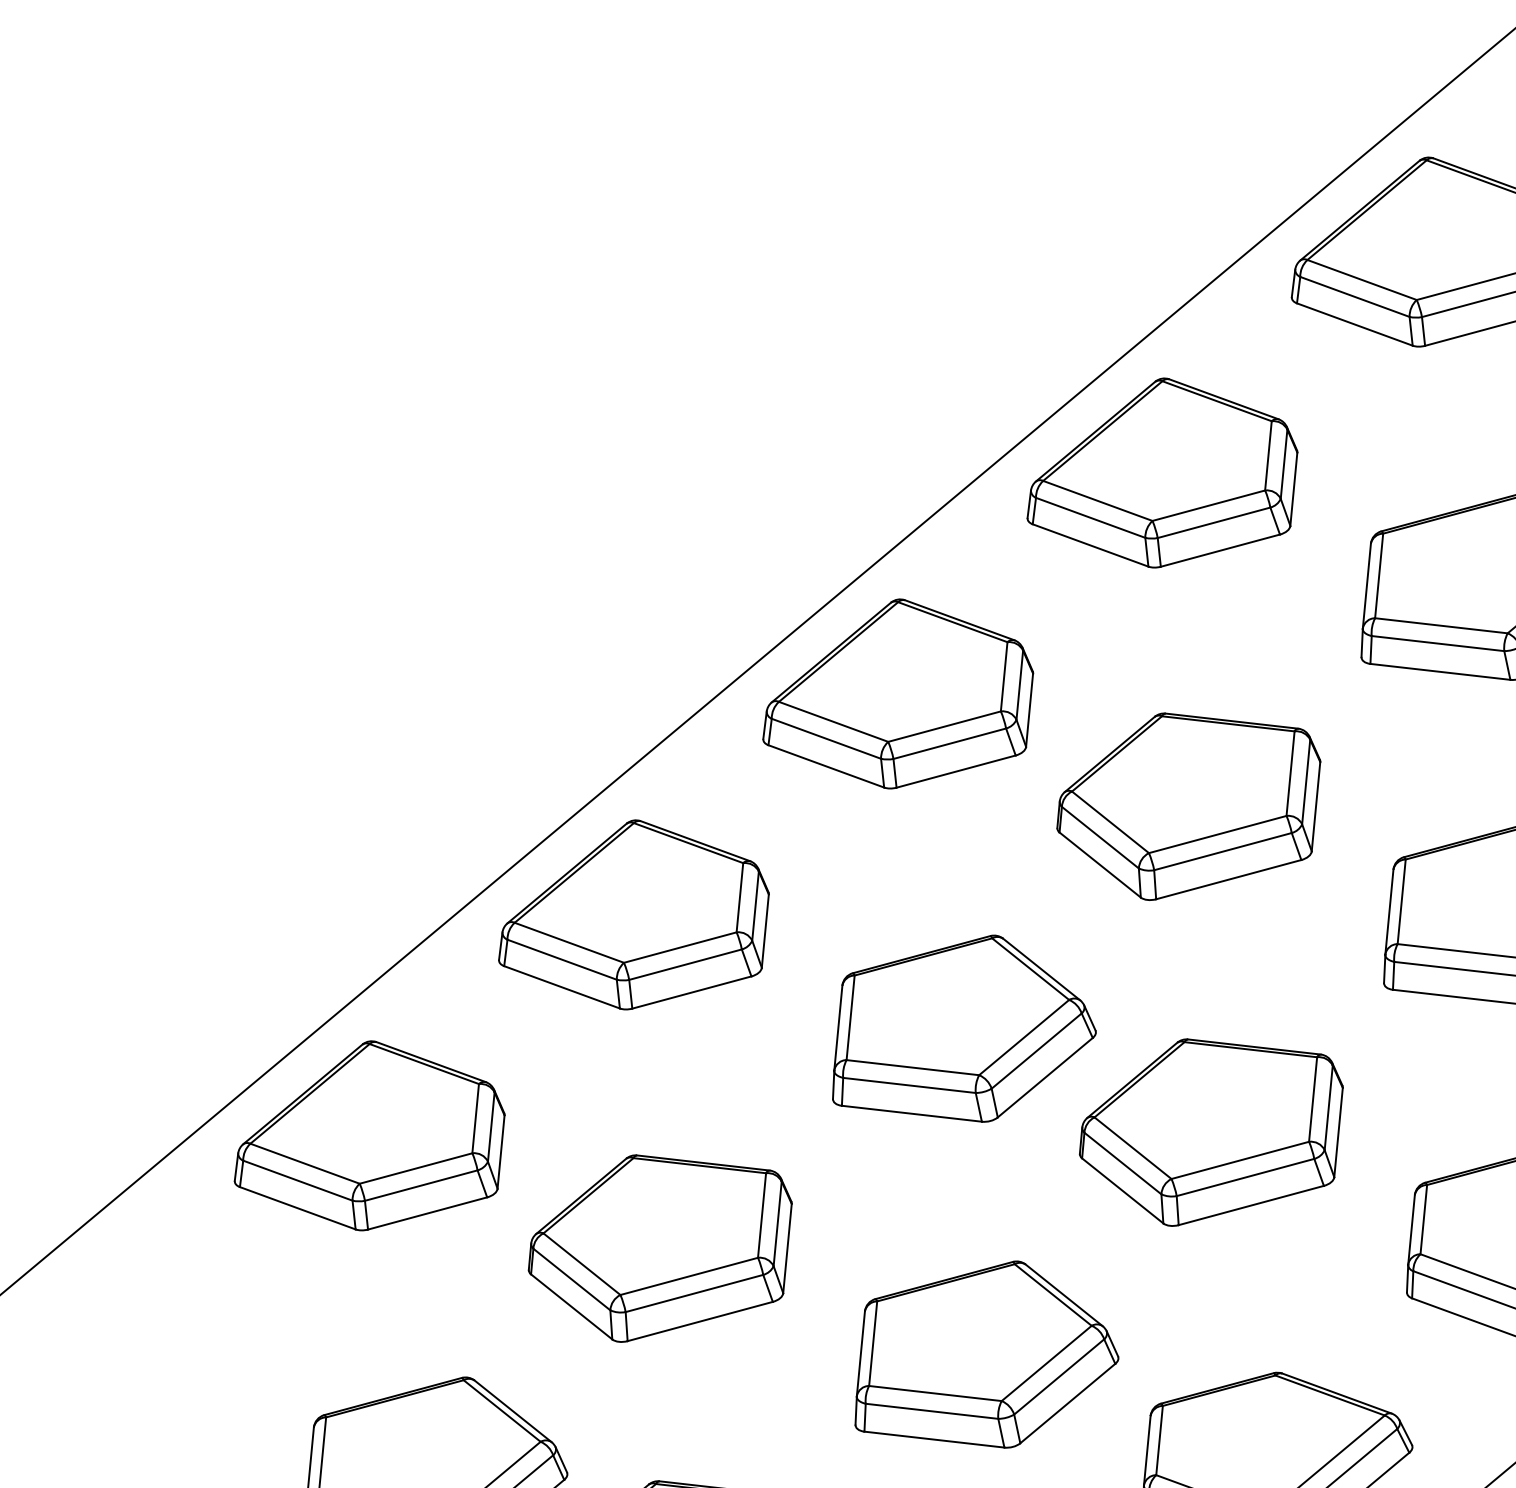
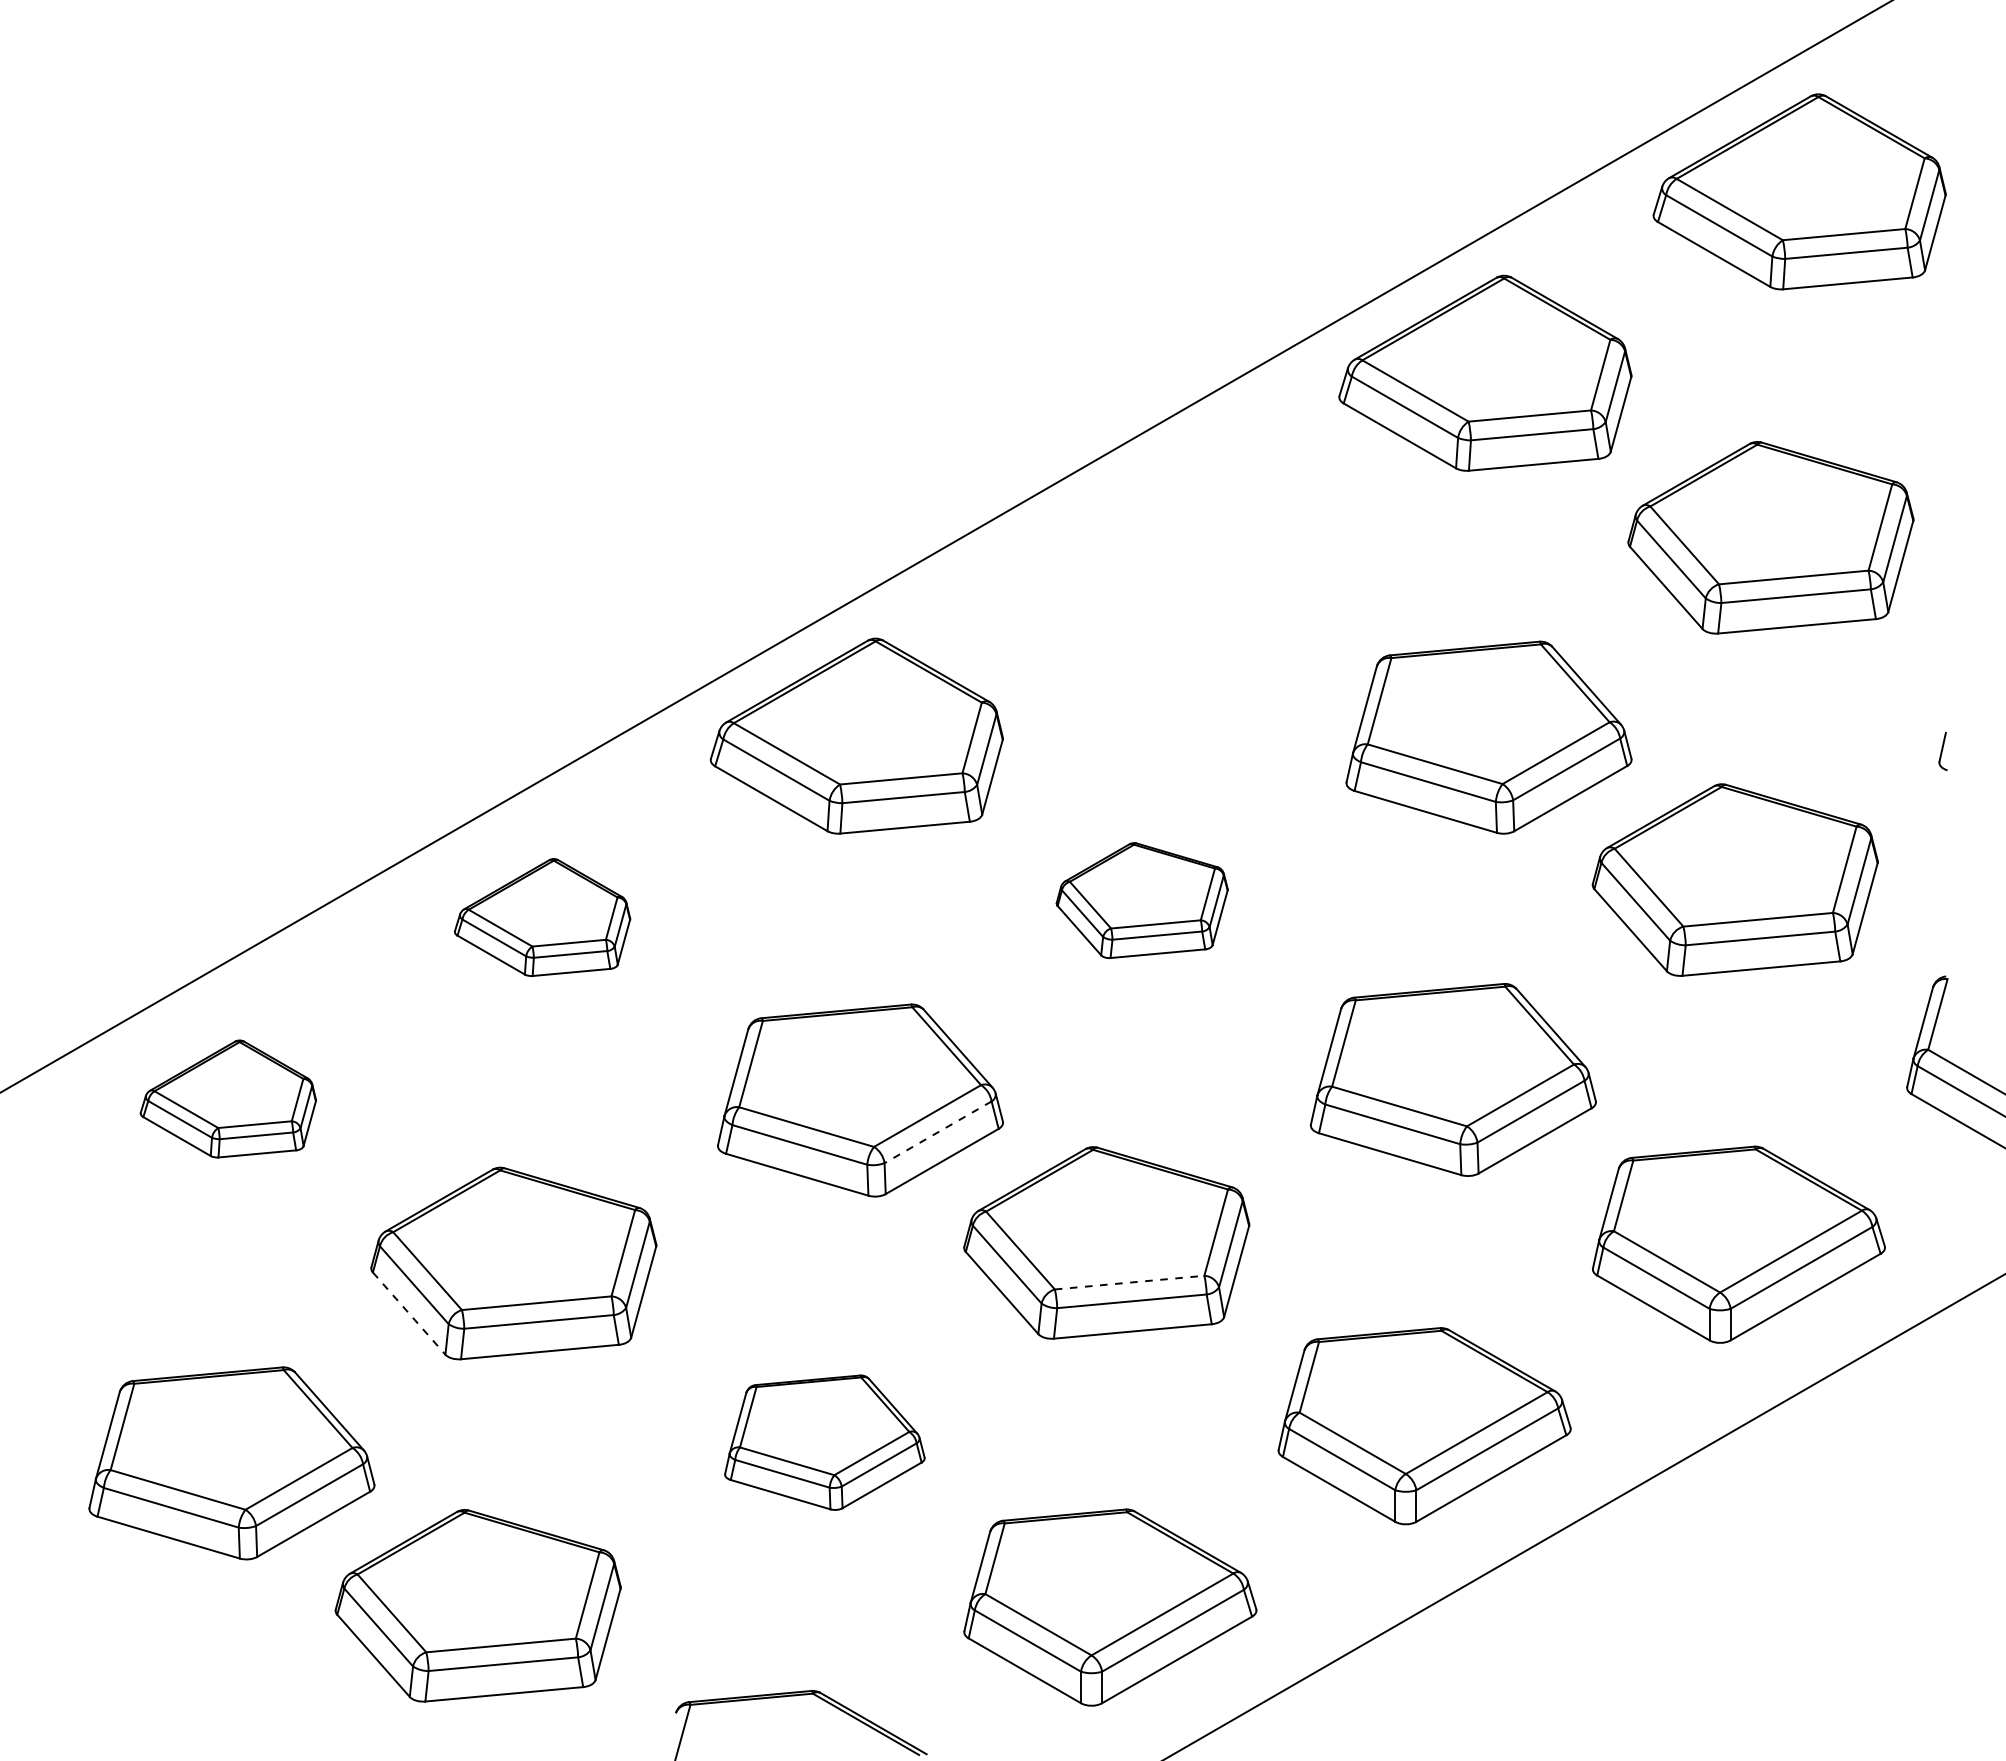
part: (1160, 472) -> (1171, 554), removed
part: (1189, 801) -> (1141, 900), size x0.6
part: (631, 914) -> (542, 917), size x0.6
line: (1037, 1051) -> (938, 1132), solid -> dashed
part: (367, 1135) -> (228, 1098), size x0.6
line: (1241, 1160) -> (1130, 1282), solid -> dashed
line: (571, 1306) -> (409, 1313), solid -> dashed
part: (981, 1359) -> (824, 1442), size x0.7

